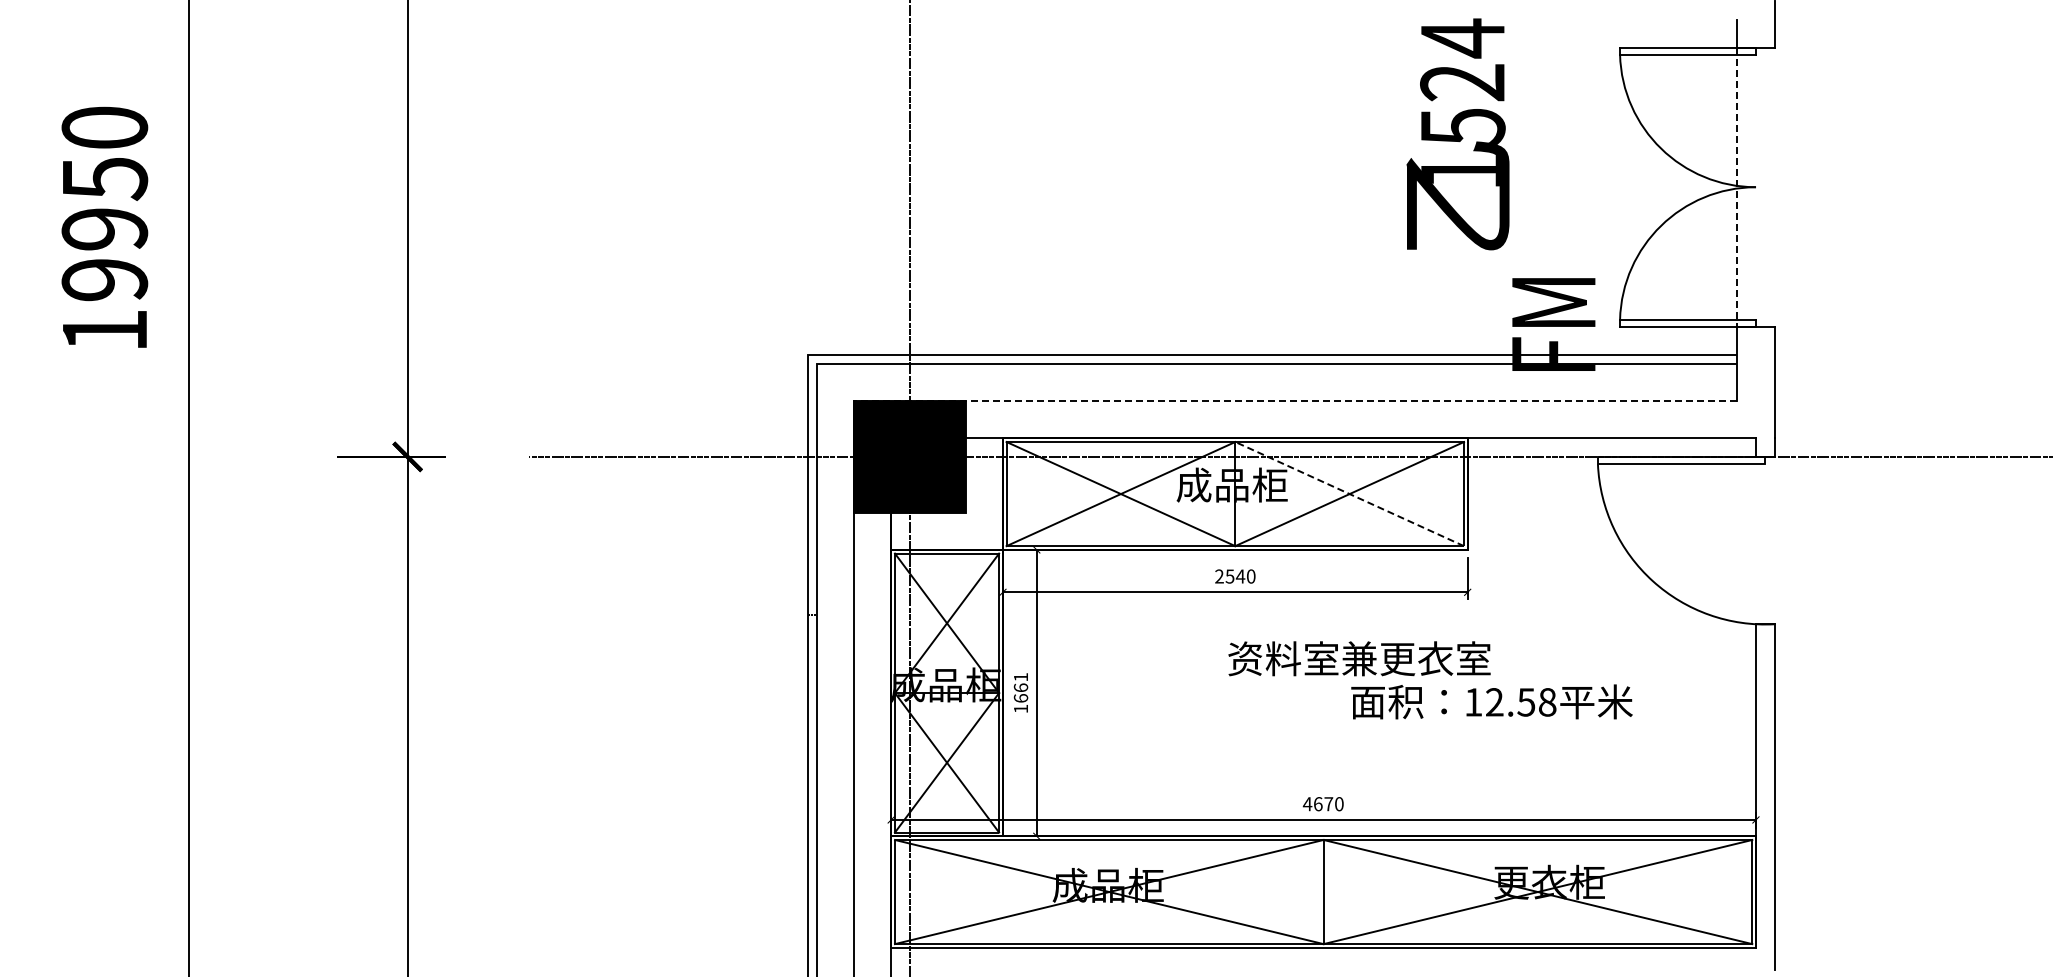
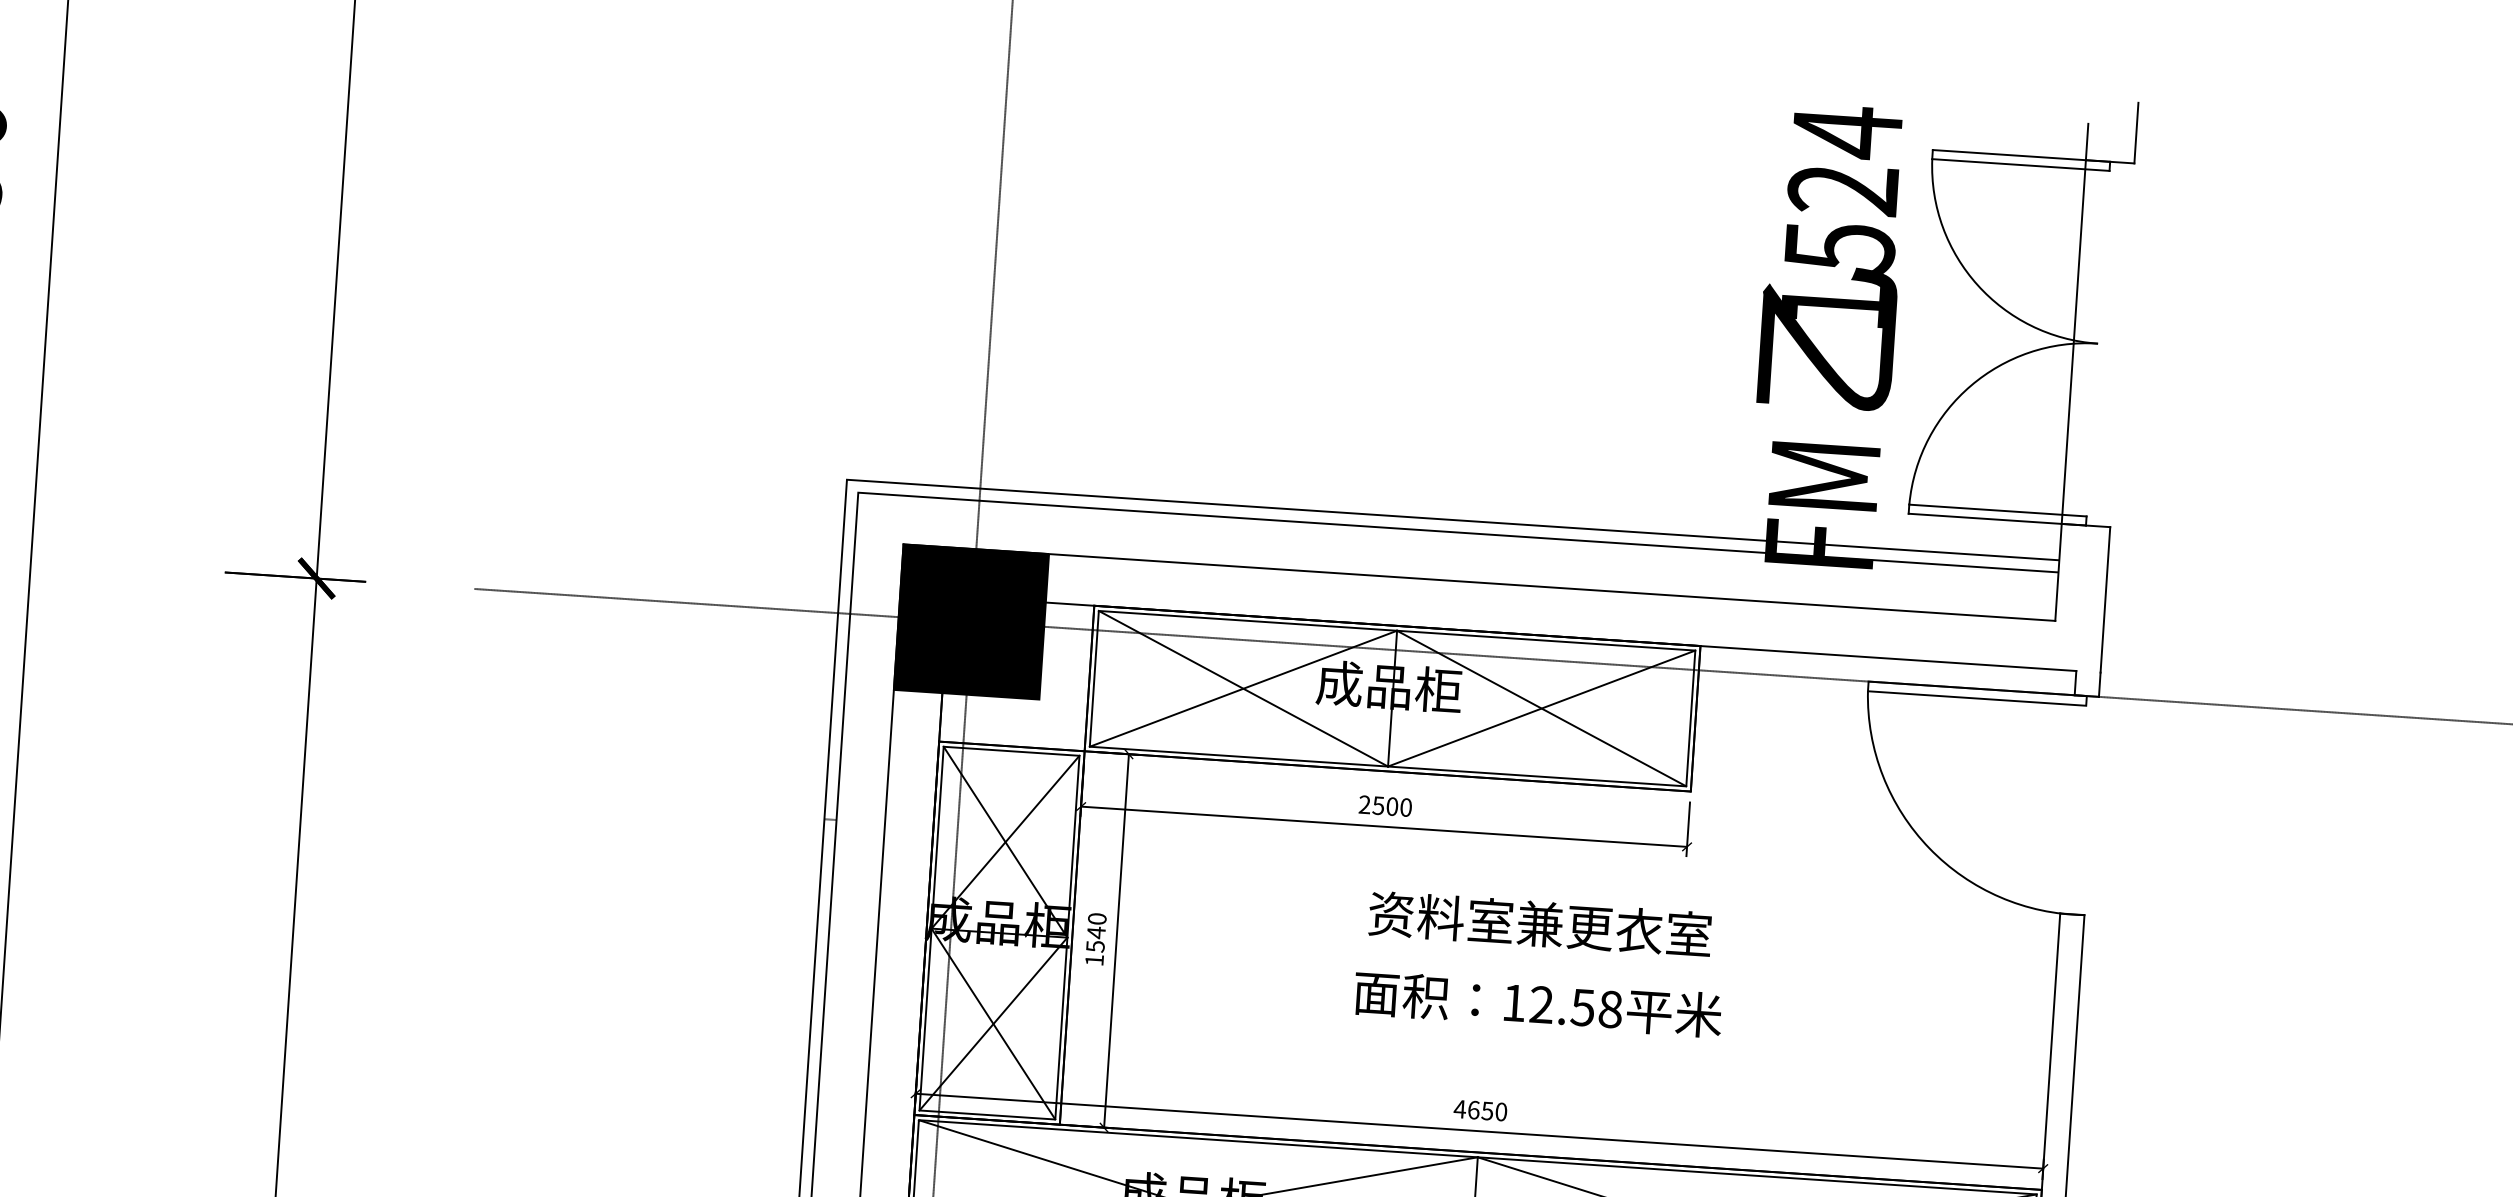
text: (1457, 134) -> (1832, 256), moved
line: (1737, 187) -> (2073, 342), dashed -> solid
line: (1295, 401) -> (1479, 583), dashed -> solid
line: (1349, 494) -> (1541, 709), dashed -> solid
text: (1240, 576) -> (1392, 806), 2540 -> 2500
text: (1020, 687) -> (1095, 932), 1661 -> 1540
text: (1491, 701) -> (1537, 1003), moved
text: (1328, 804) -> (1487, 1111), 4670 -> 4650

